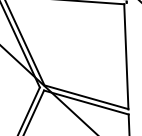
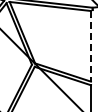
line: (125, 56) -> (90, 46), solid -> dashed

